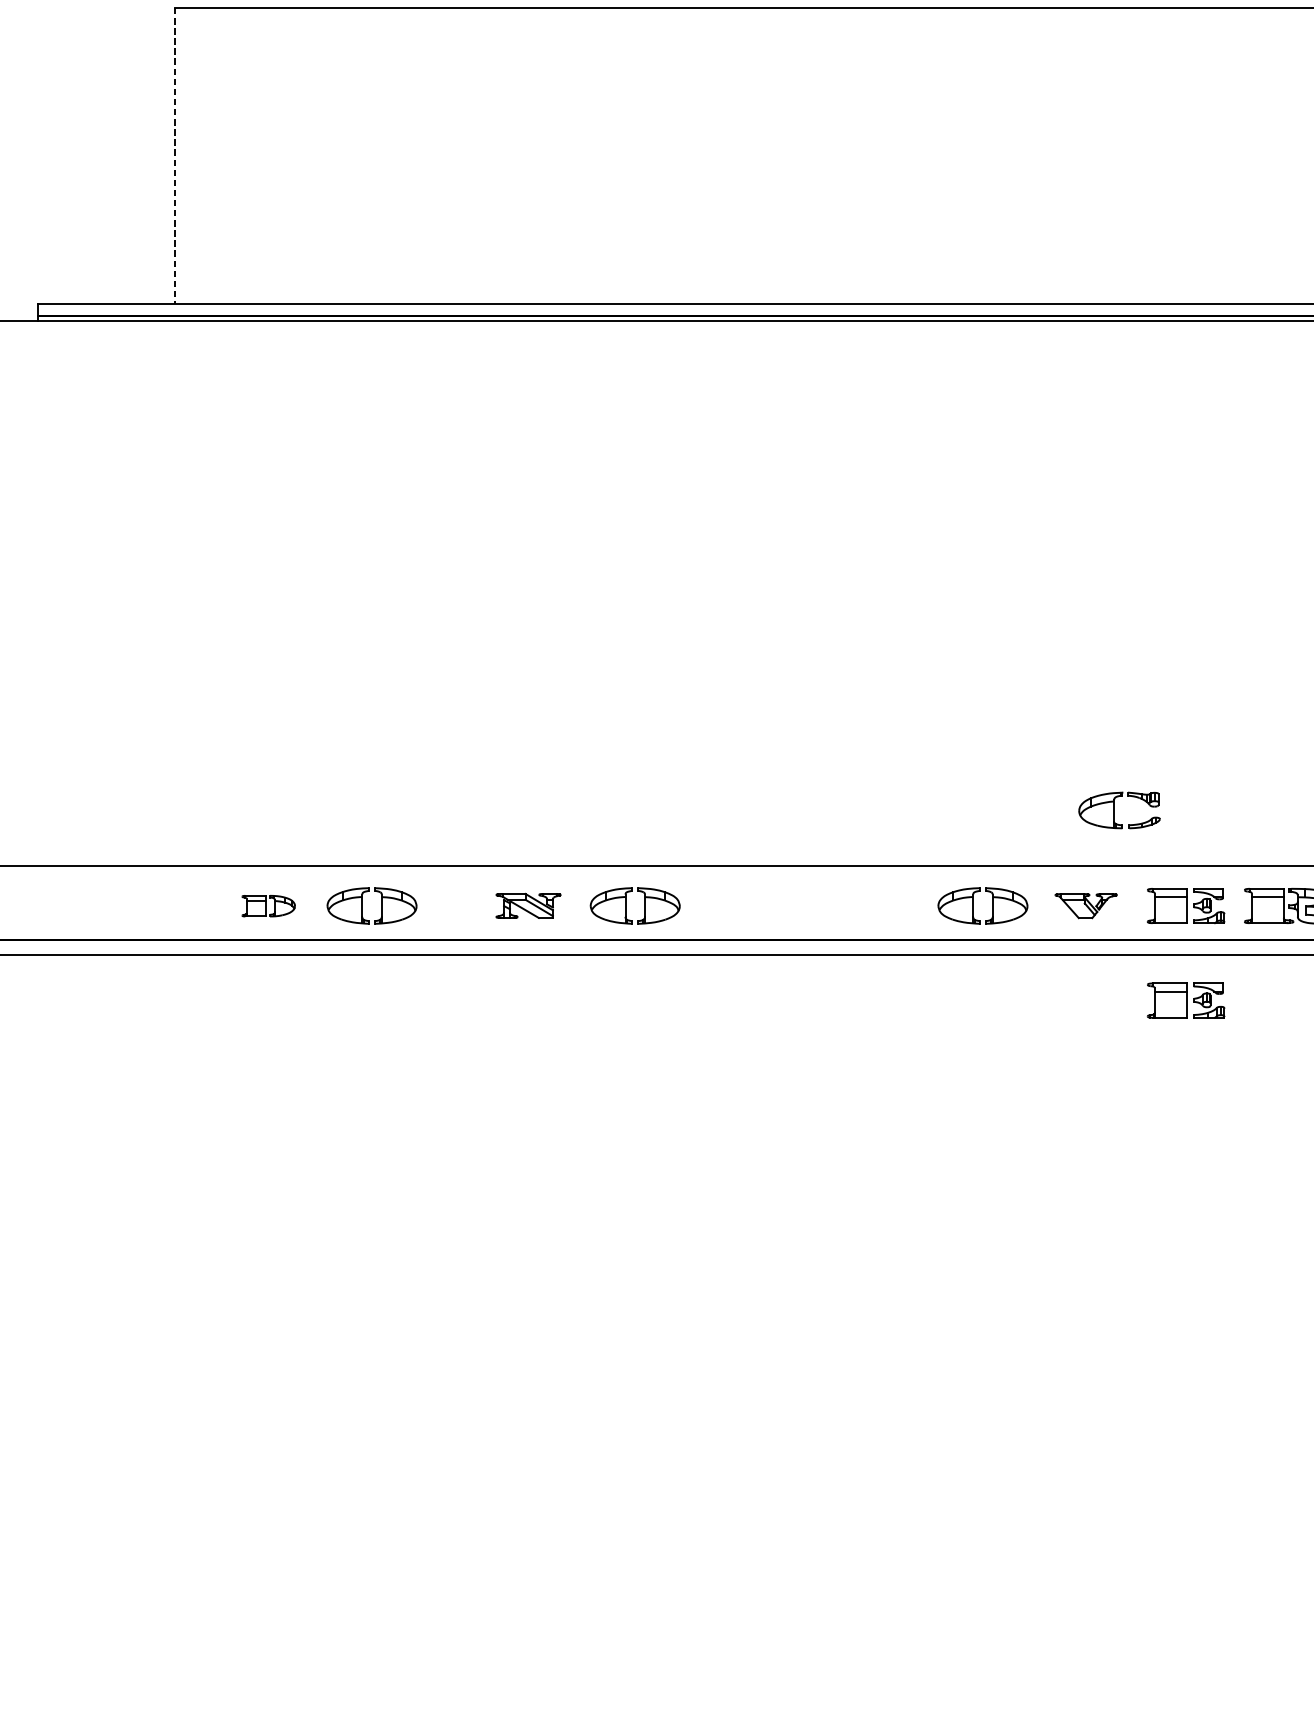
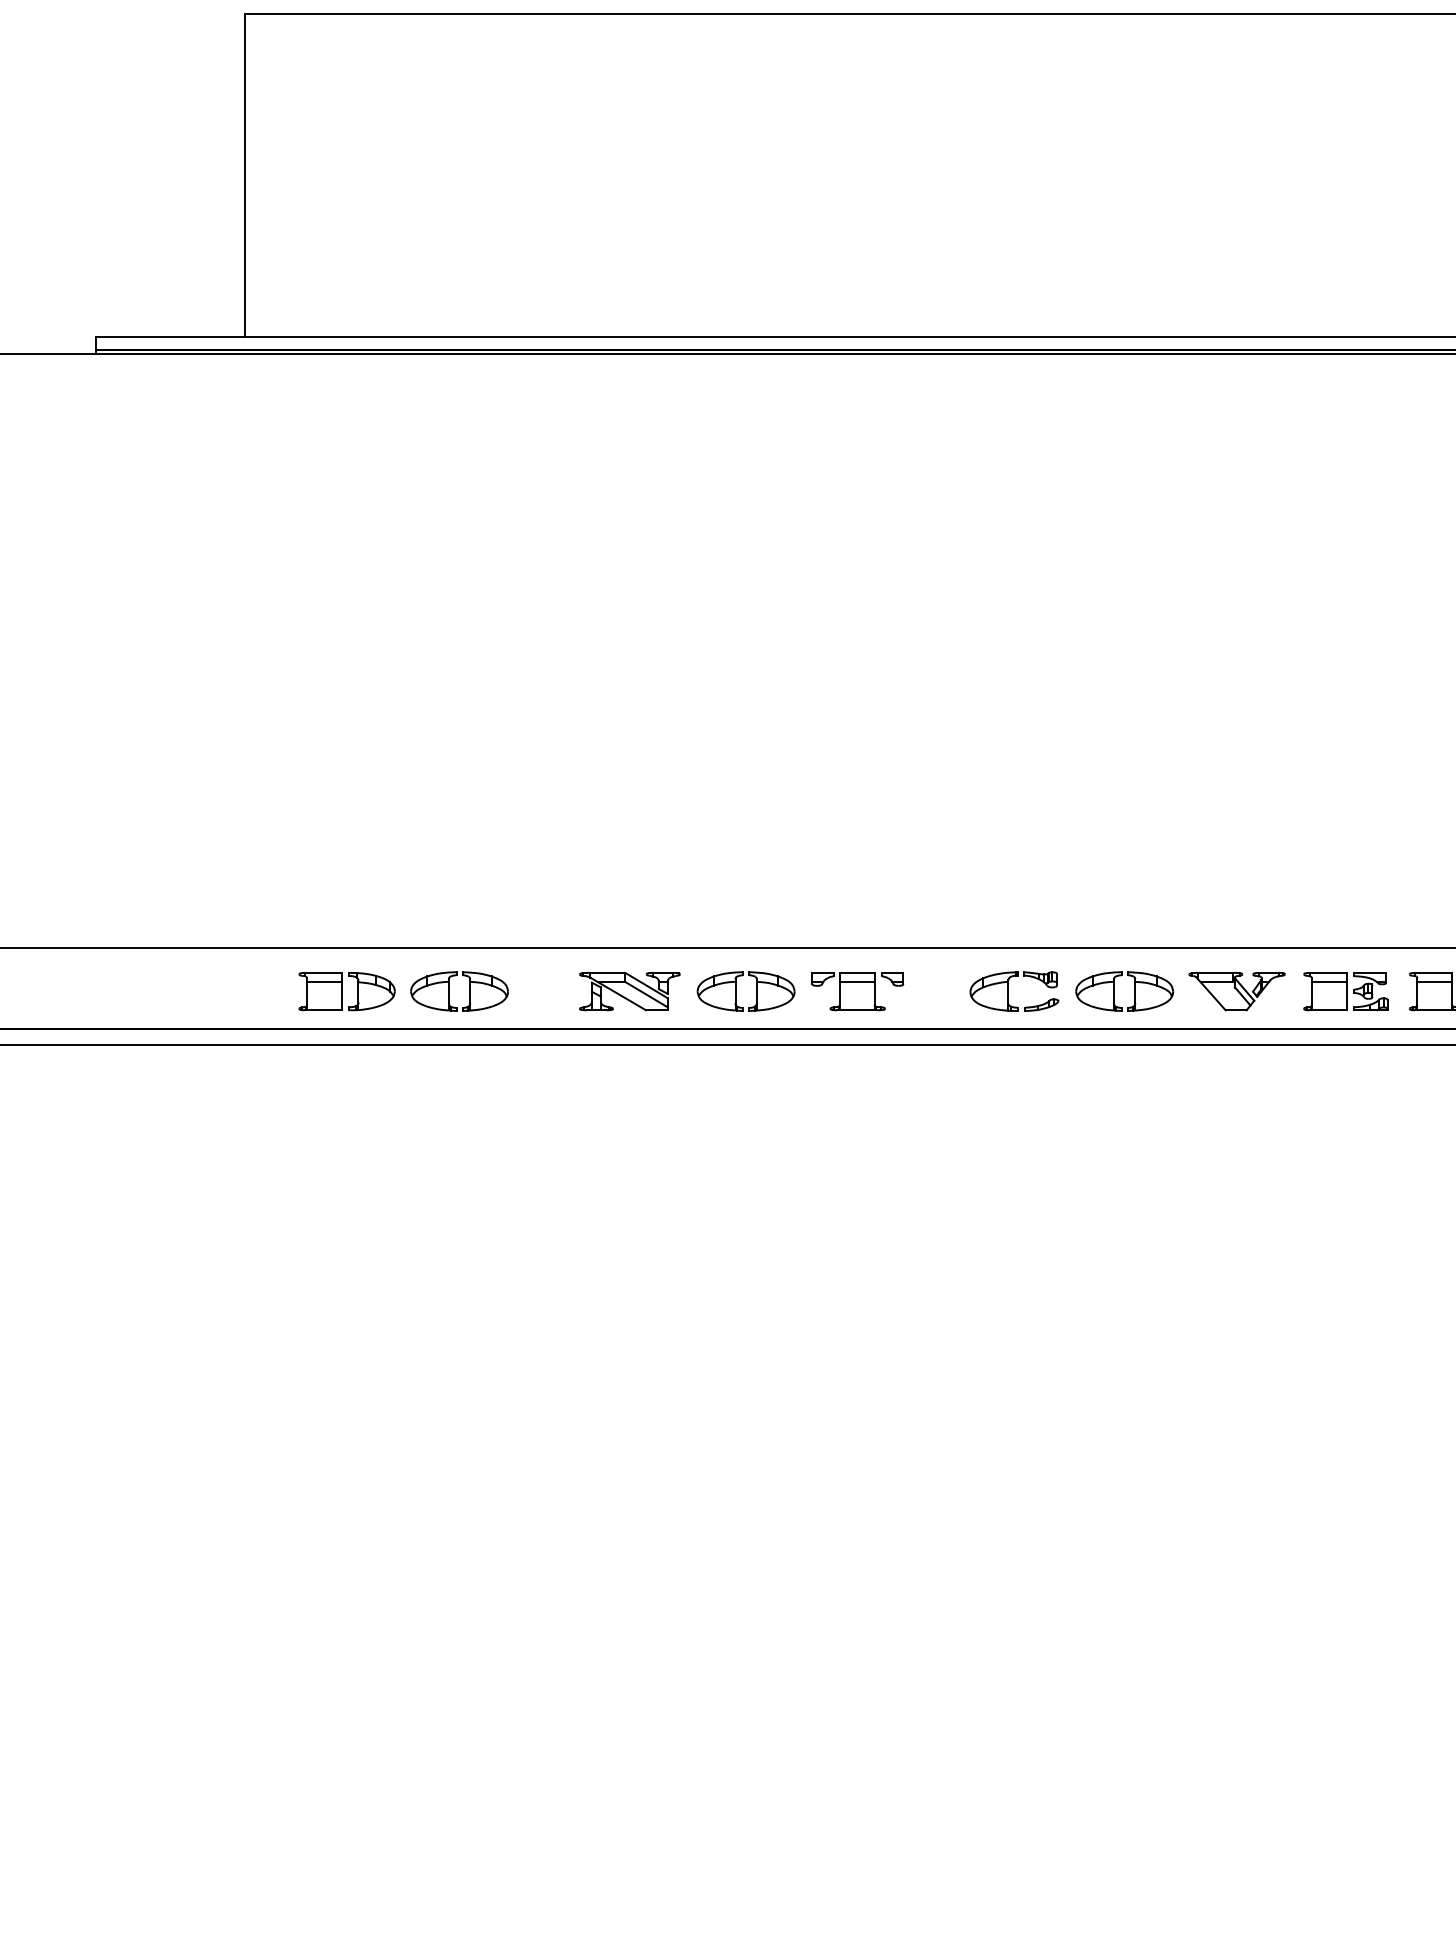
line: (174, 156) -> (244, 175), dashed -> solid
part: (1119, 810) -> (1014, 991), moved
part: (268, 905) -> (346, 991), size x1.67
part: (528, 905) -> (629, 991), size x1.43
part: (737, 905) -> (857, 991), added
part: (1085, 905) -> (1236, 991), size x1.43
part: (1185, 1000) -> (1345, 1094), removed

